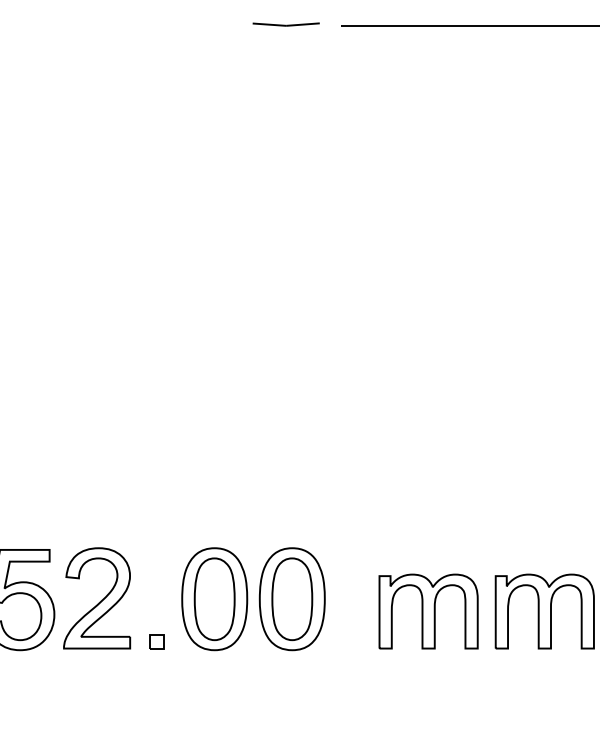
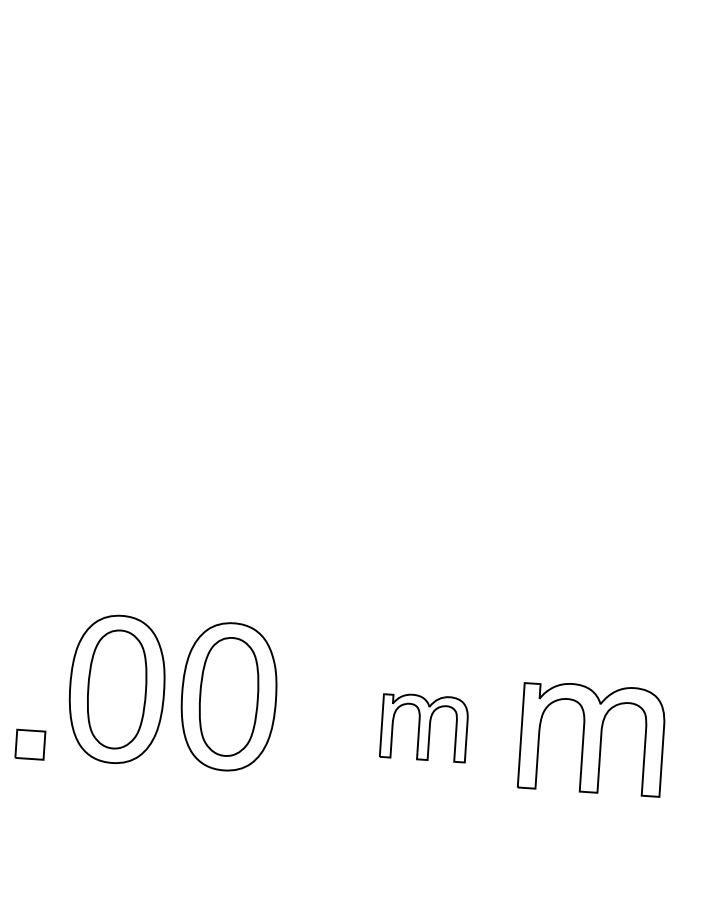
part: (428, 611) -> (424, 727), size x0.6
part: (156, 641) -> (29, 744), size x1.4

